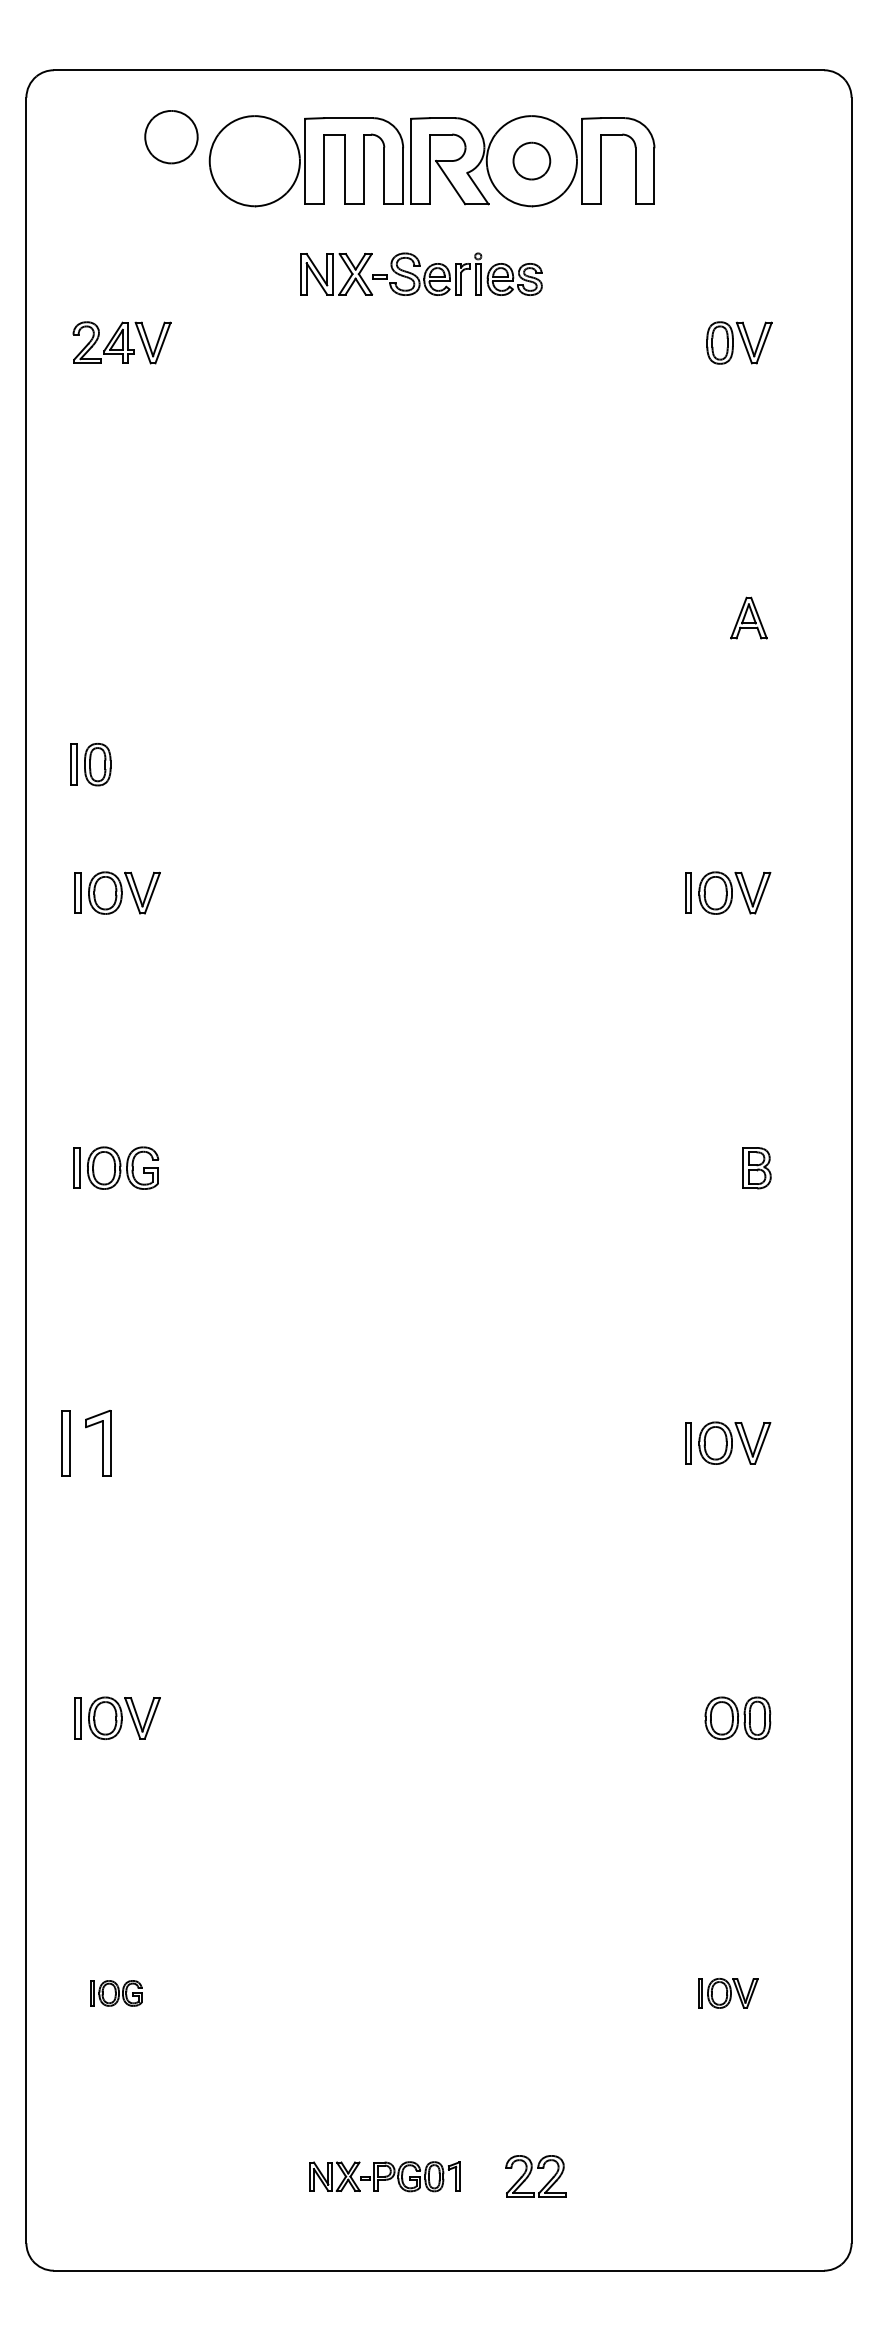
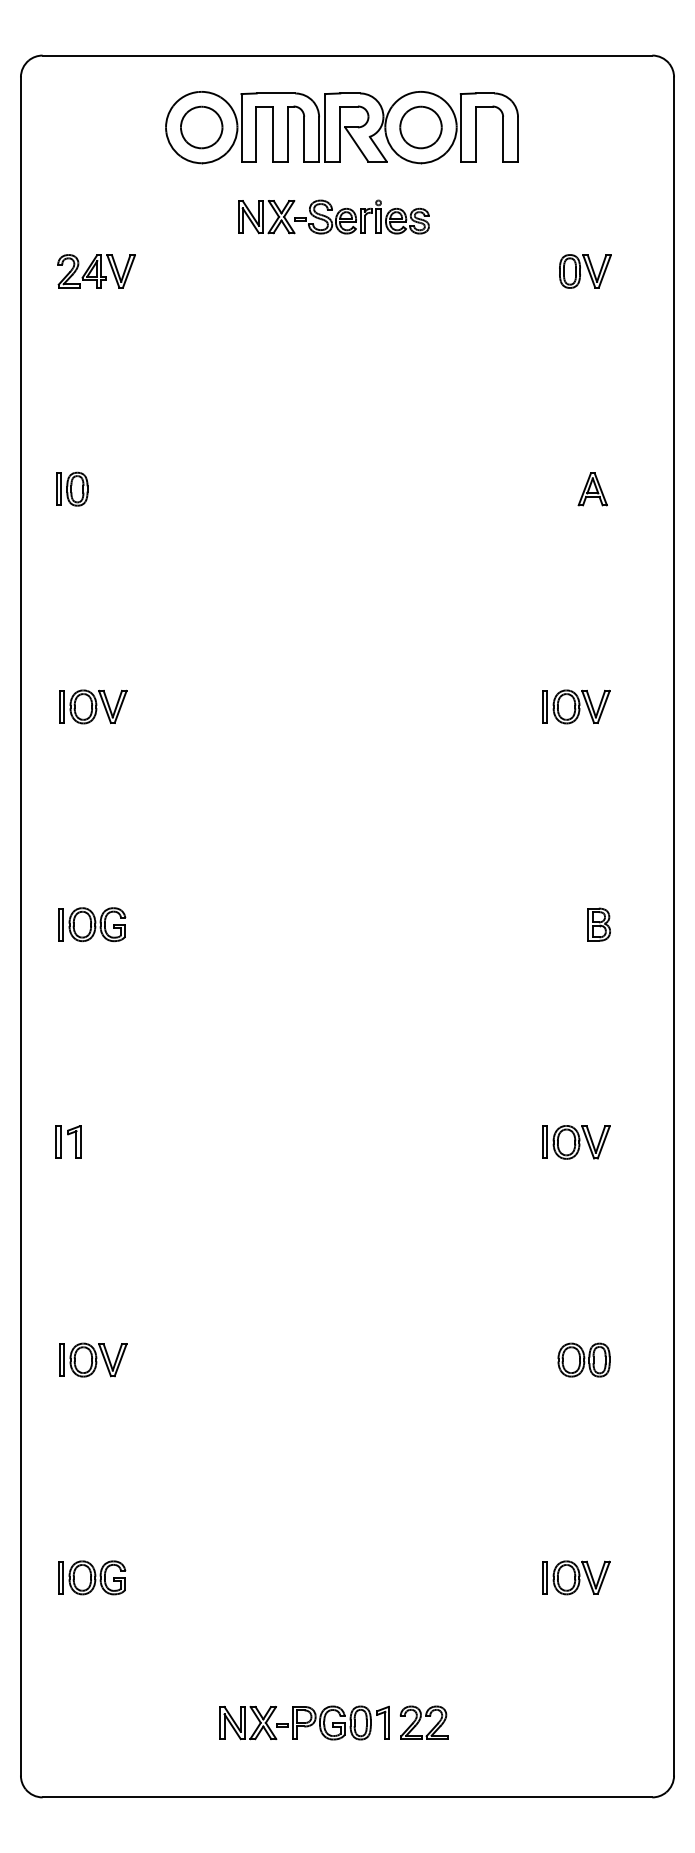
part: (171, 137) -> (201, 127), moved
part: (531, 161) -> (420, 127), size x1.43
part: (91, 763) -> (72, 488), moved
part: (86, 1442) -> (68, 1141), size x0.62
part: (116, 1992) -> (92, 1577), size x1.67
part: (728, 1992) -> (576, 1577), size x1.43
part: (384, 2176) -> (304, 1722), size x1.43

